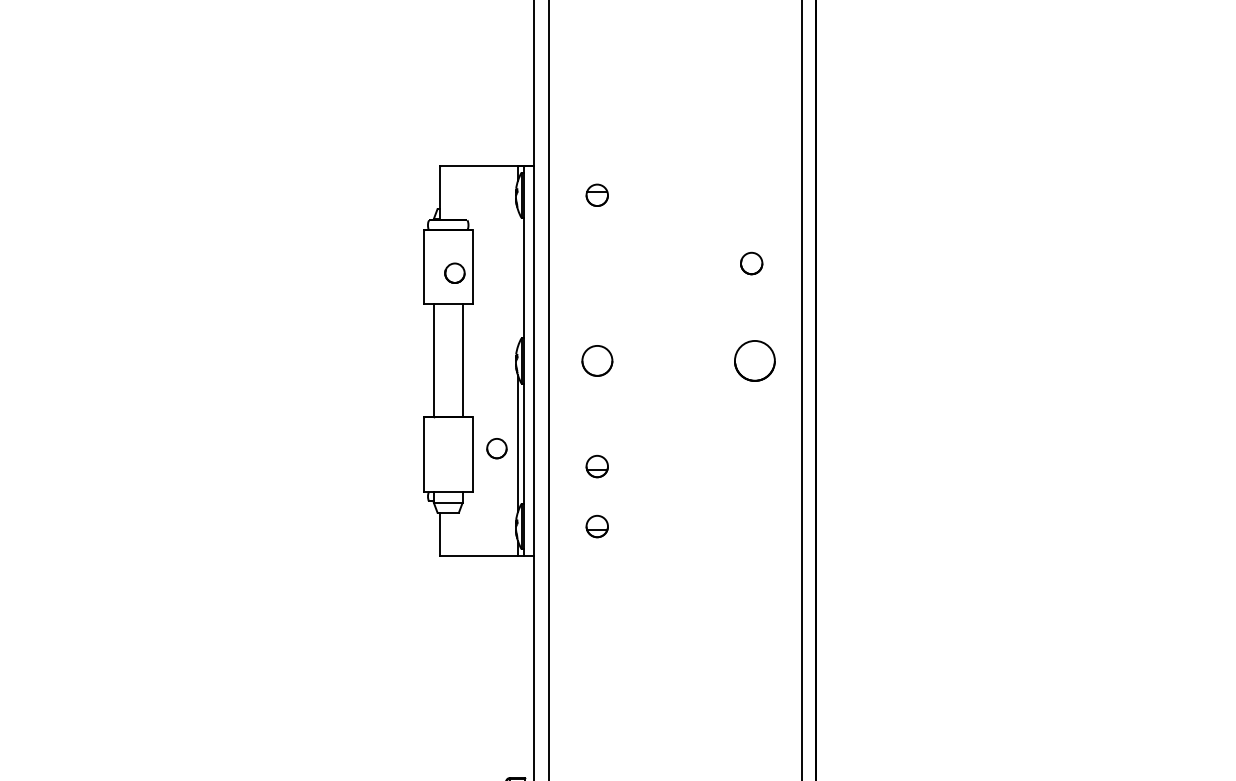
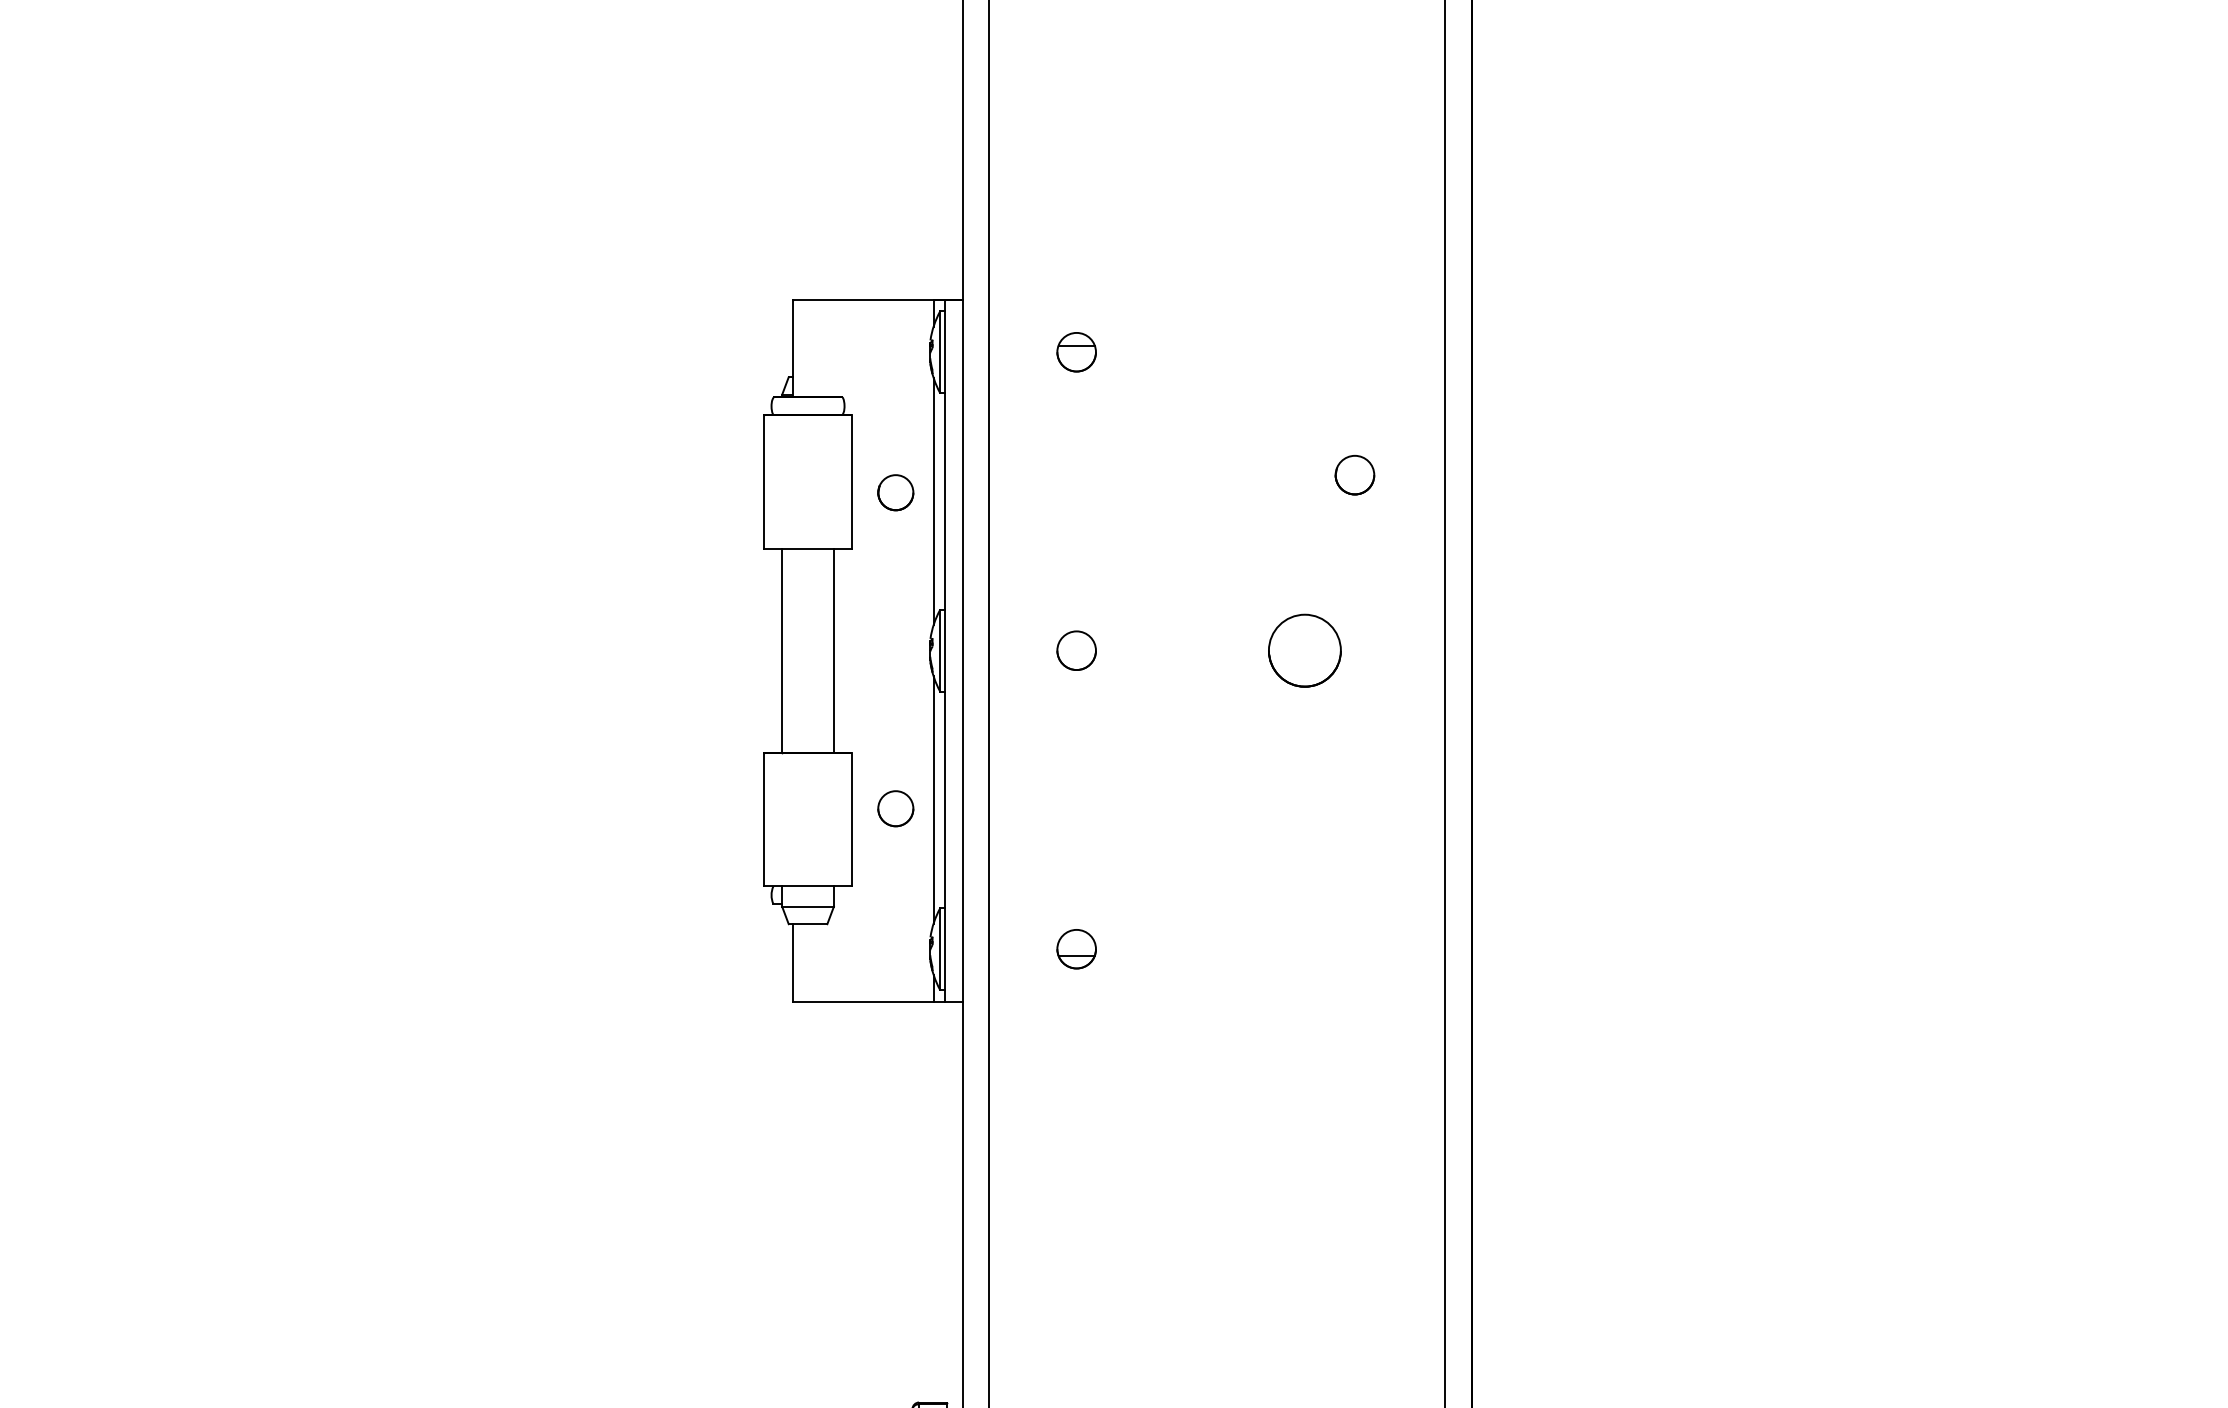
circle: (454, 272) -> (895, 491), moved
line: (517, 277) -> (932, 500), added
circle: (596, 360) -> (1075, 649), size x0.71
circle: (754, 360) -> (1304, 649), moved
part: (596, 466) -> (1075, 840), removed

